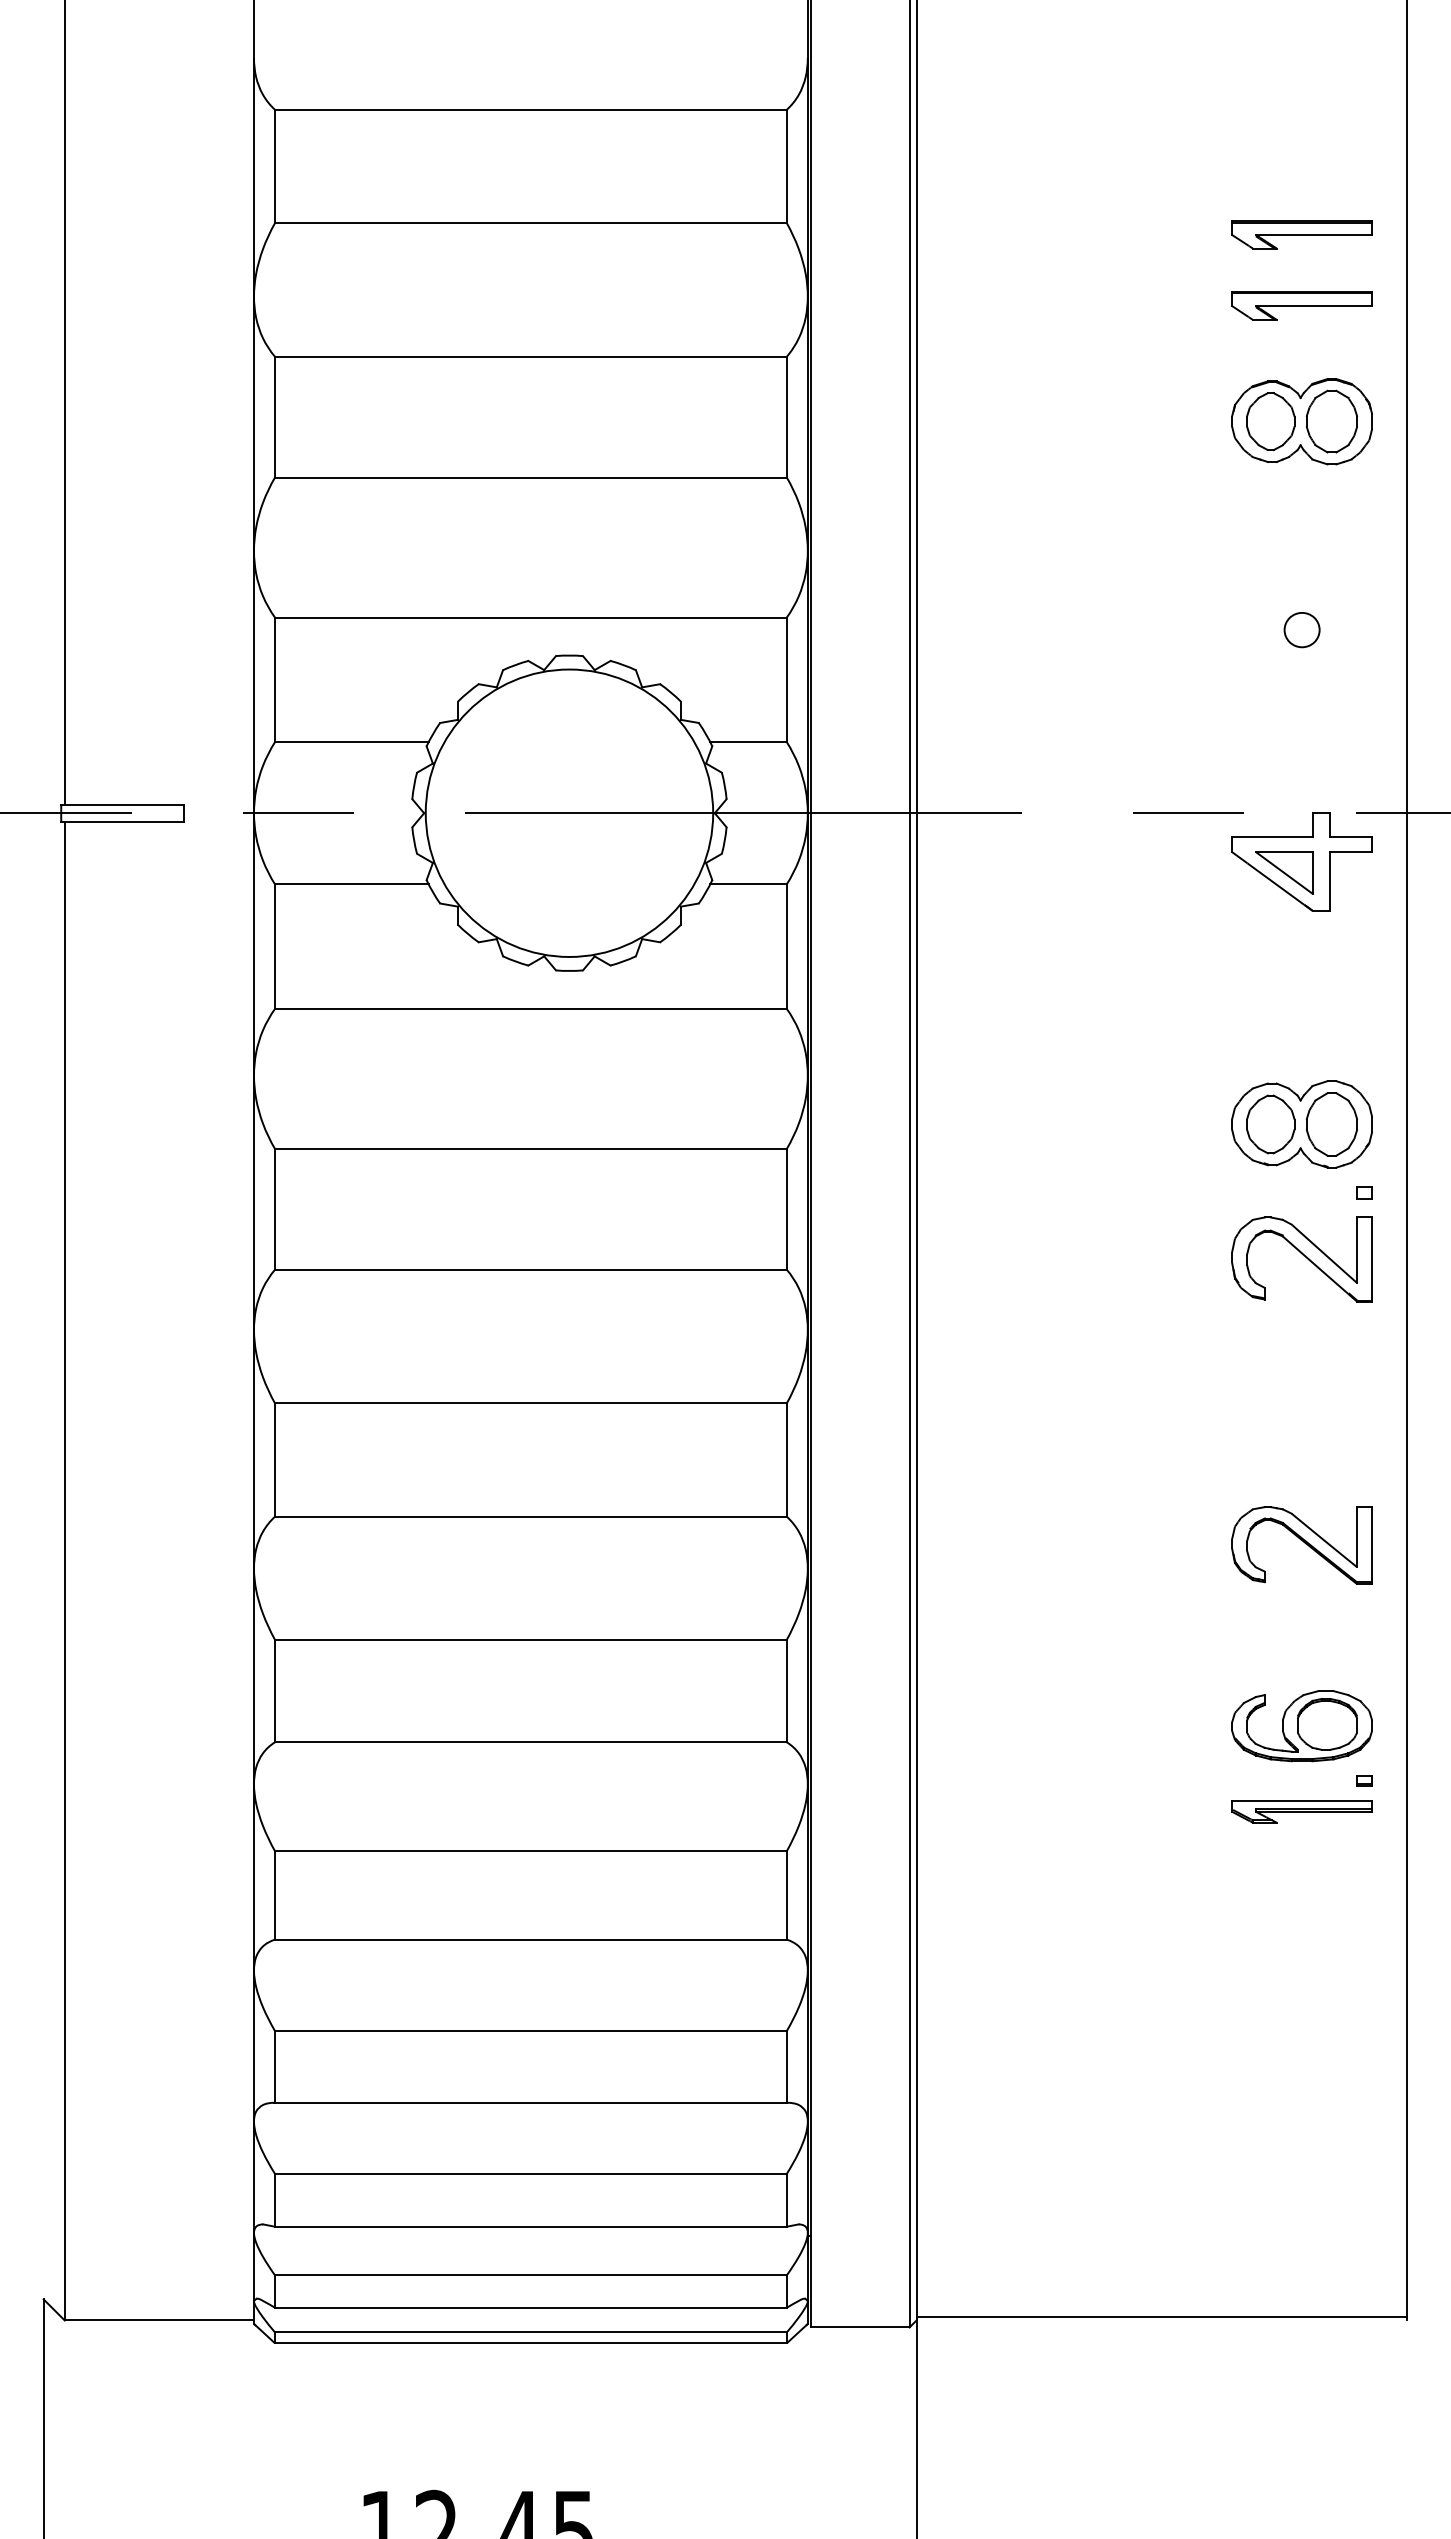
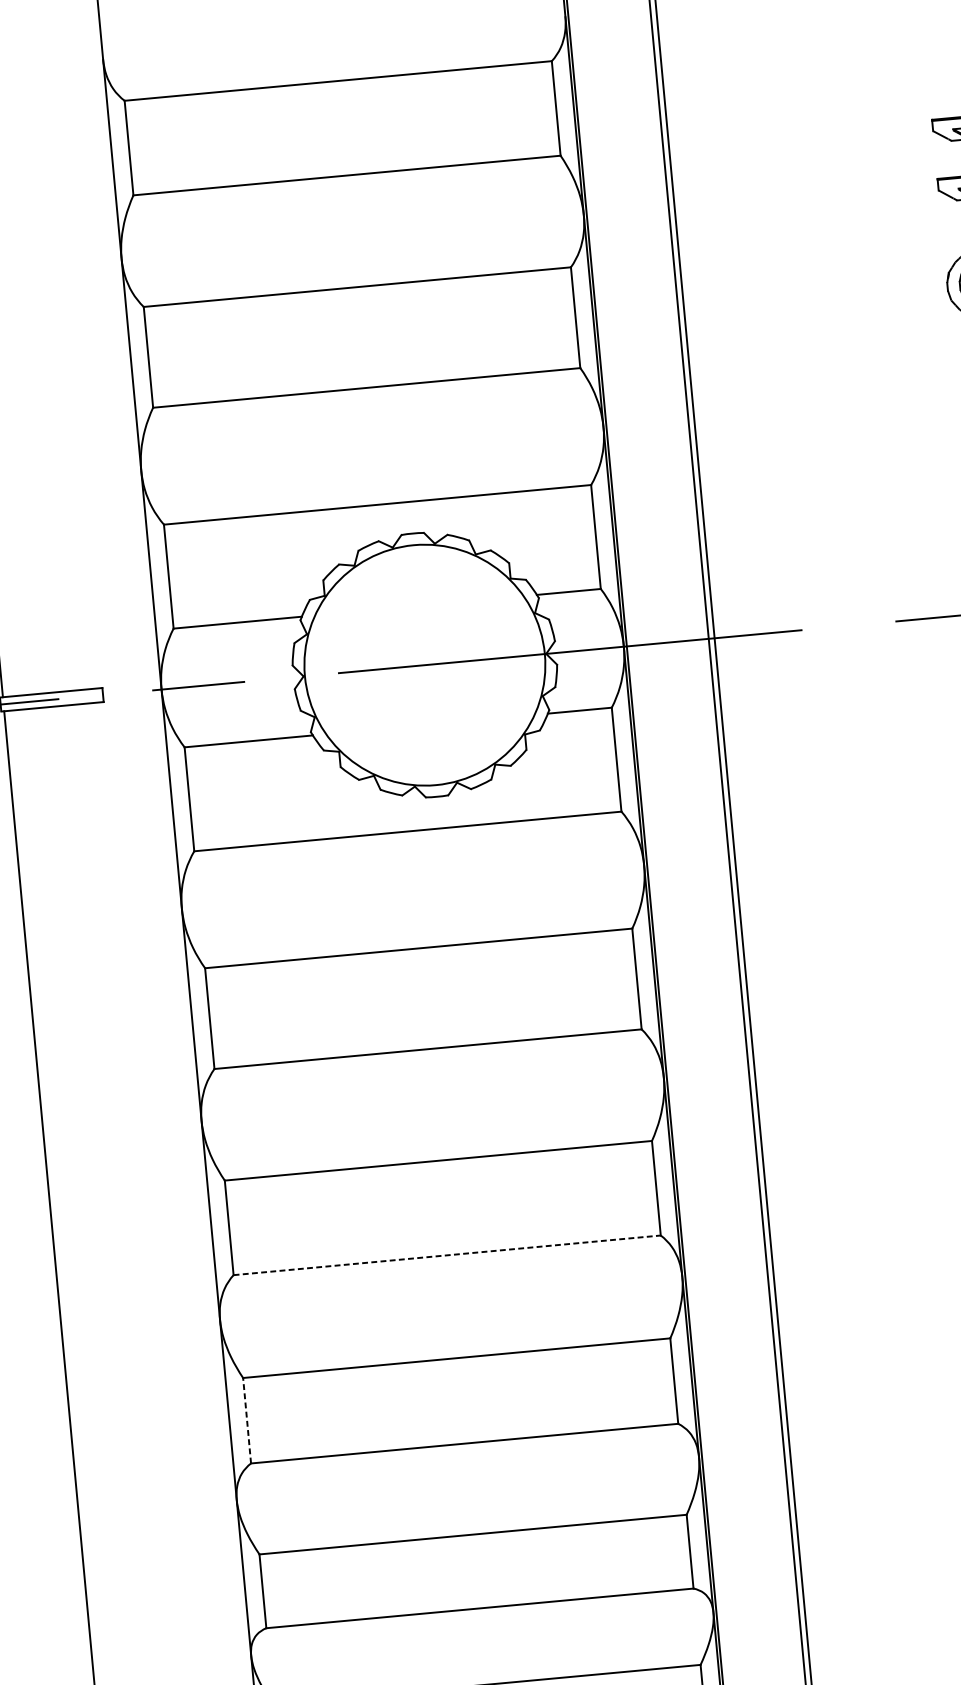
line: (530, 1516) -> (446, 1255), solid -> dashed
line: (275, 1690) -> (247, 1420), solid -> dashed

